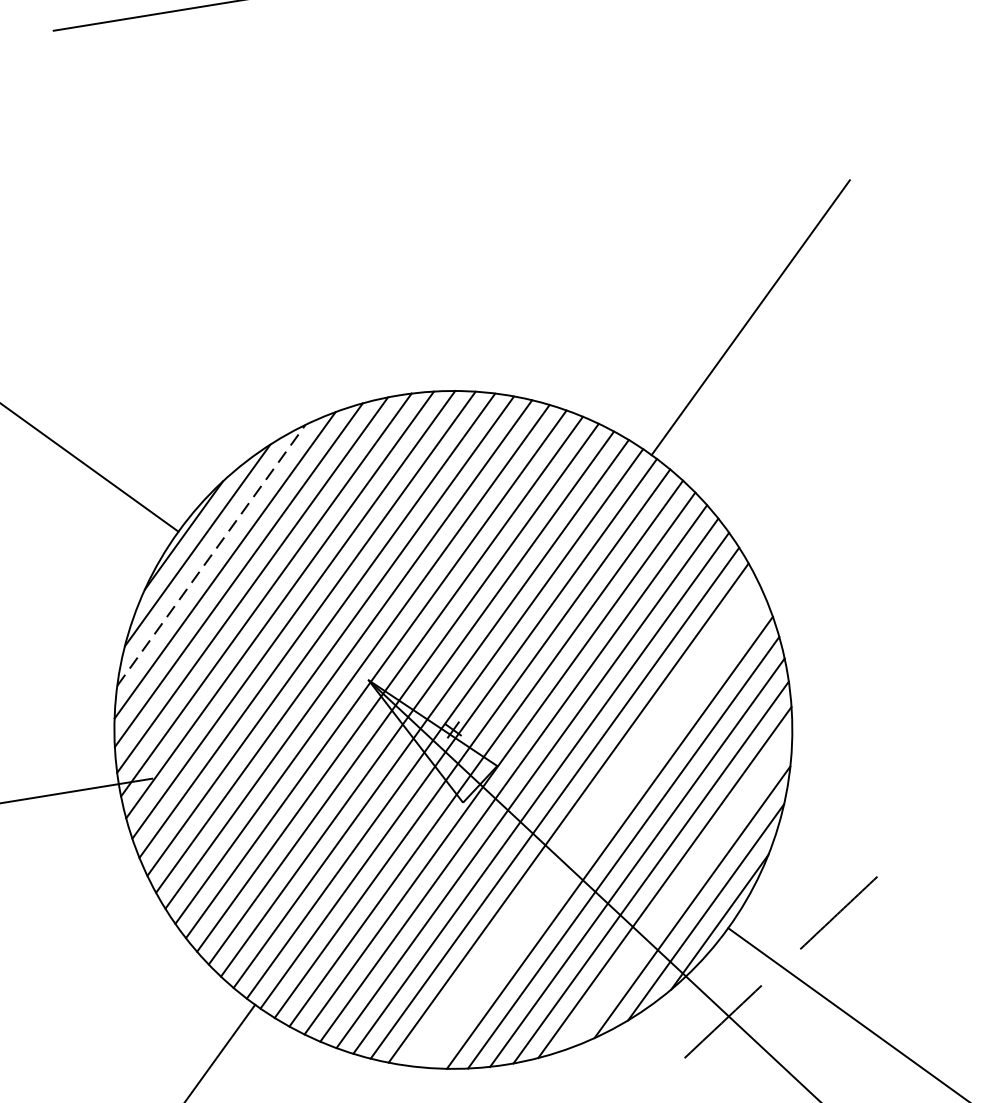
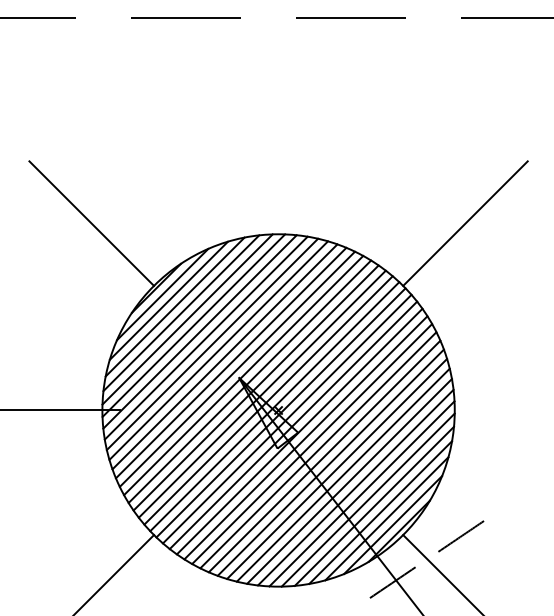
line: (210, 554) -> (168, 300), dashed -> solid
line: (583, 822) -> (337, 468), added
line: (594, 831) -> (342, 474), added
line: (678, 892) -> (380, 512), added

